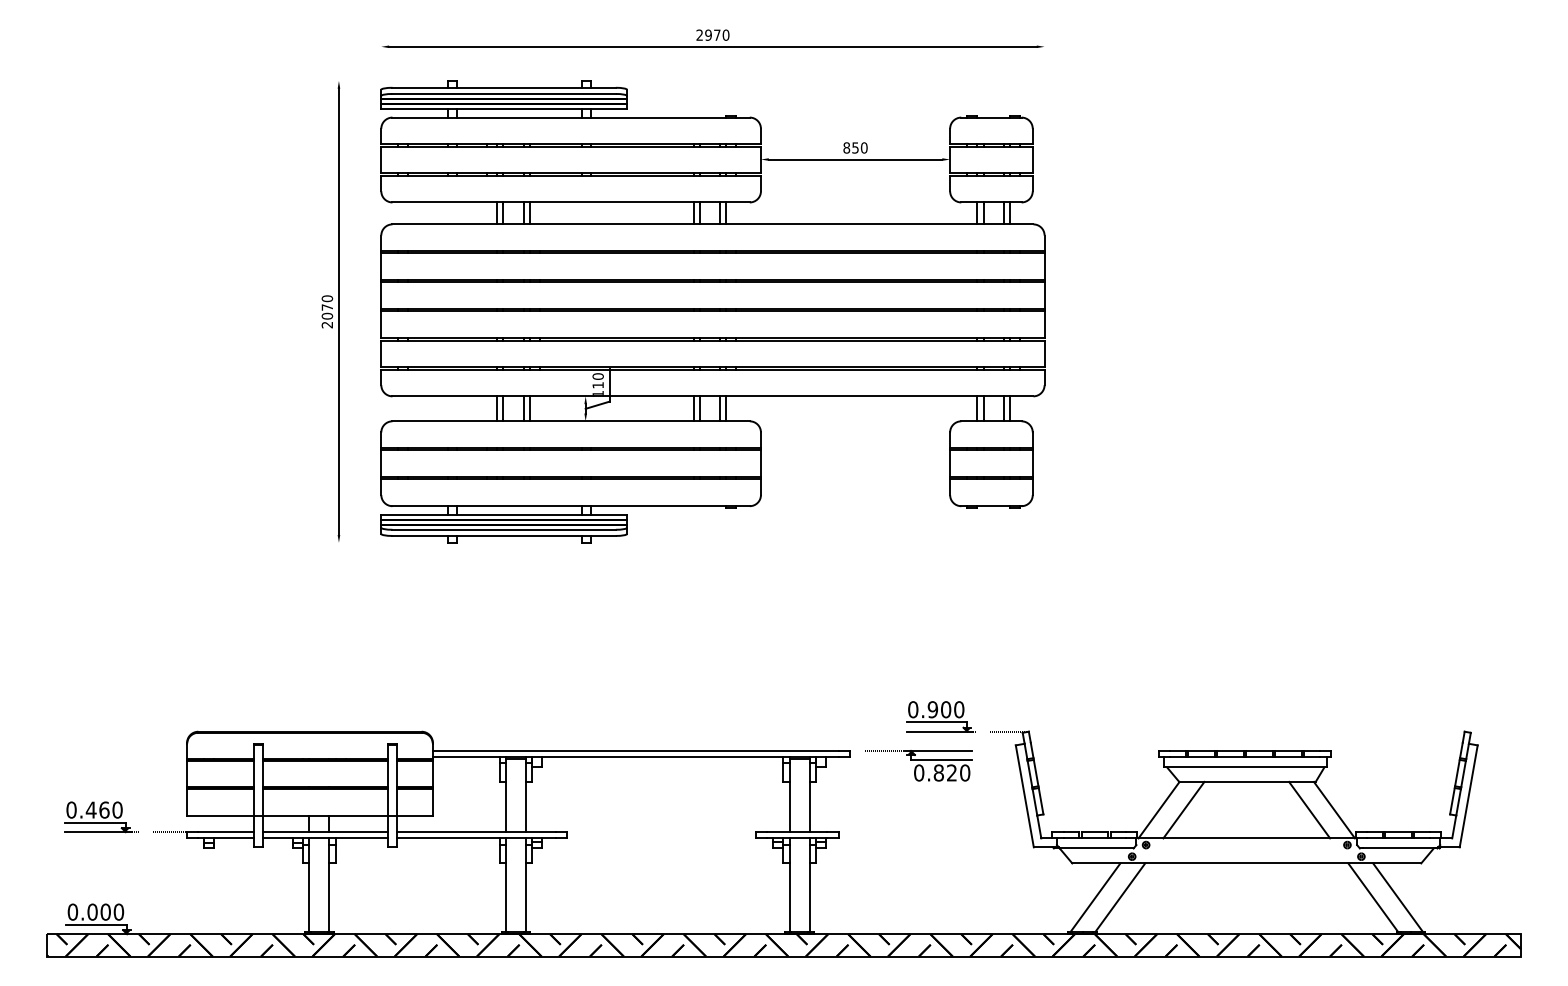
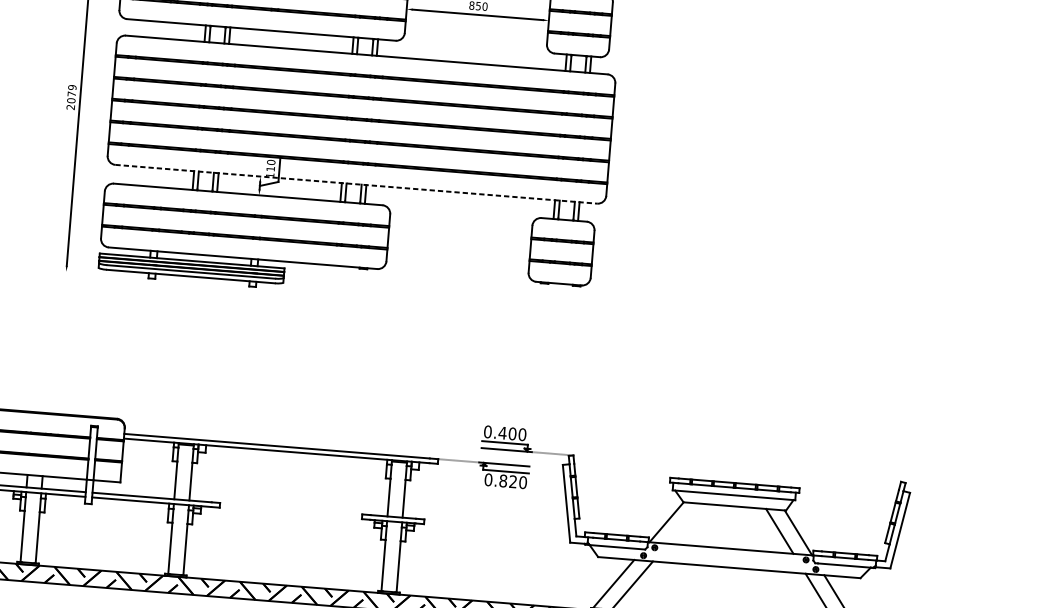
text: (327, 298) -> (72, 87), 2070 -> 2079
line: (713, 396) -> (356, 184), solid -> dashed
text: (932, 709) -> (502, 432), 0.900 -> 0.400
line: (1183, 809) -> (685, 523), removed

